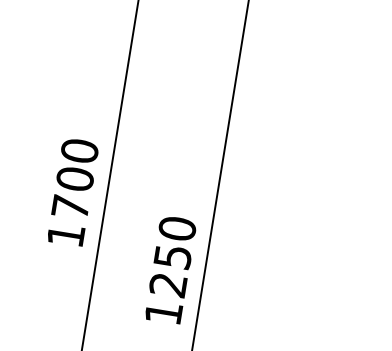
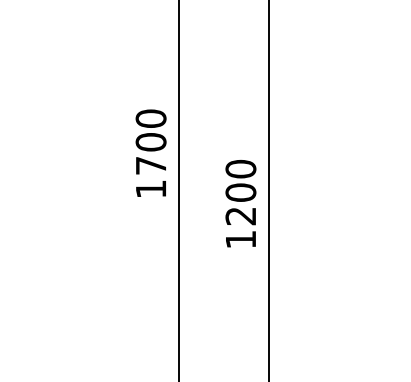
text: (172, 256) -> (240, 192), 1250 -> 1200

